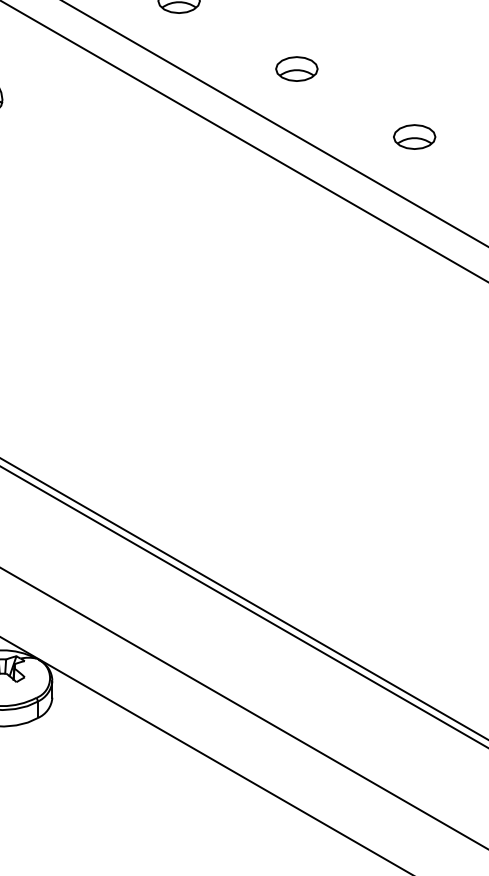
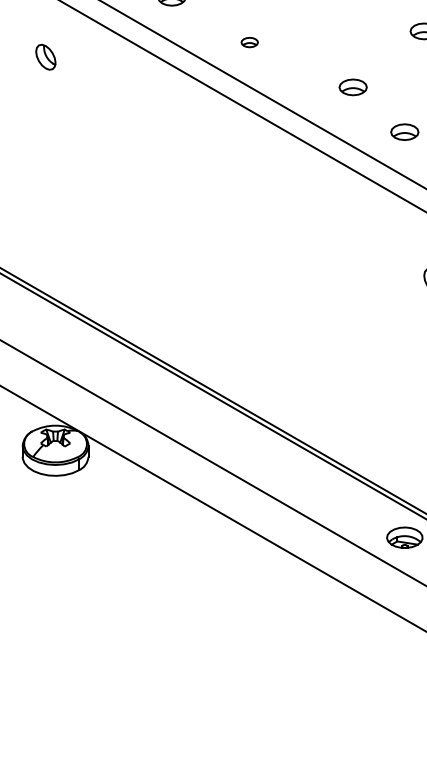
part: (296, 68) -> (249, 42), size x0.6
part: (413, 137) -> (352, 87), moved

